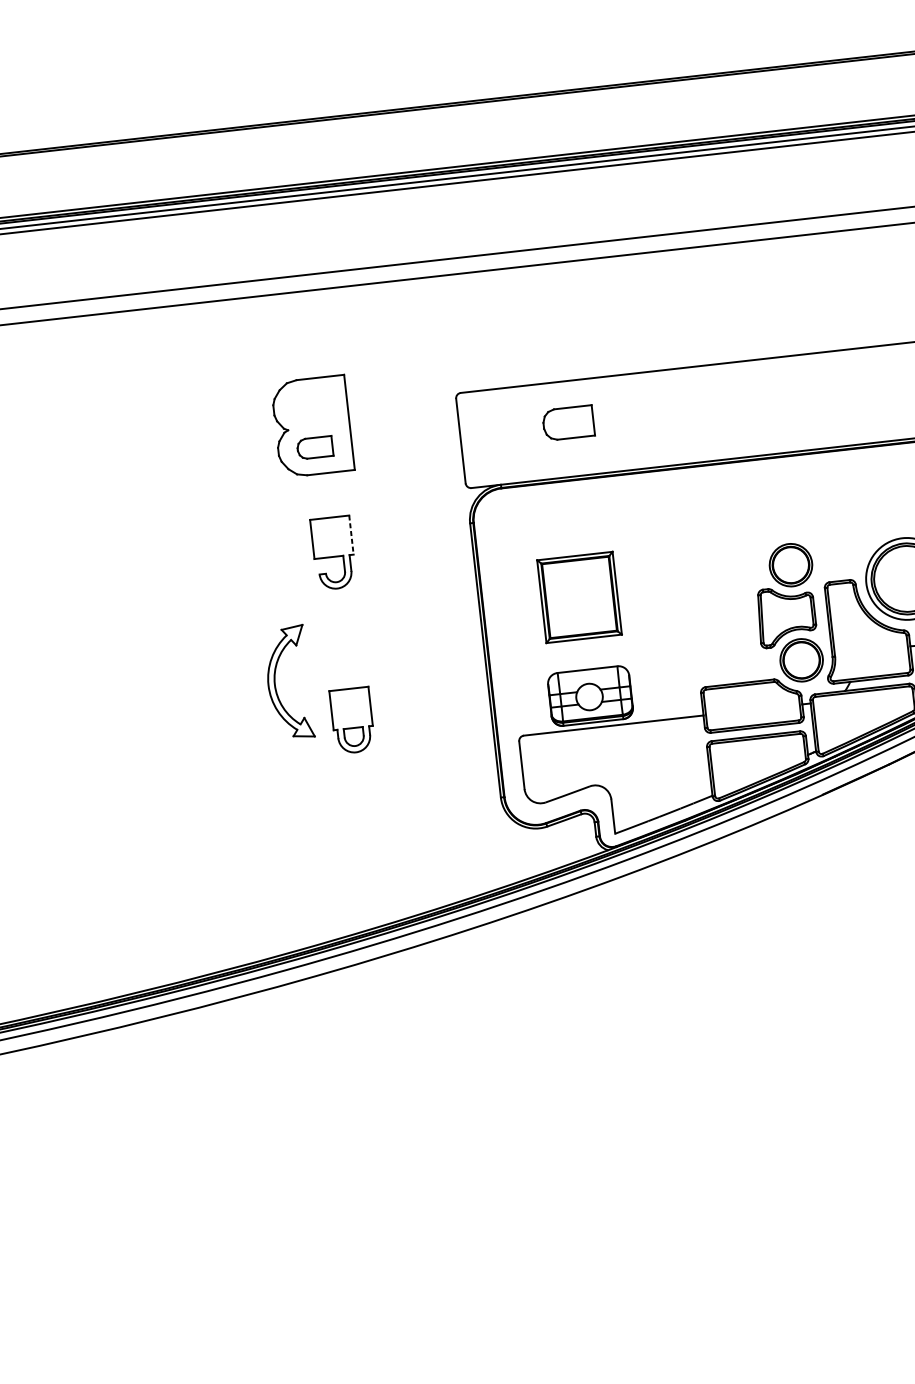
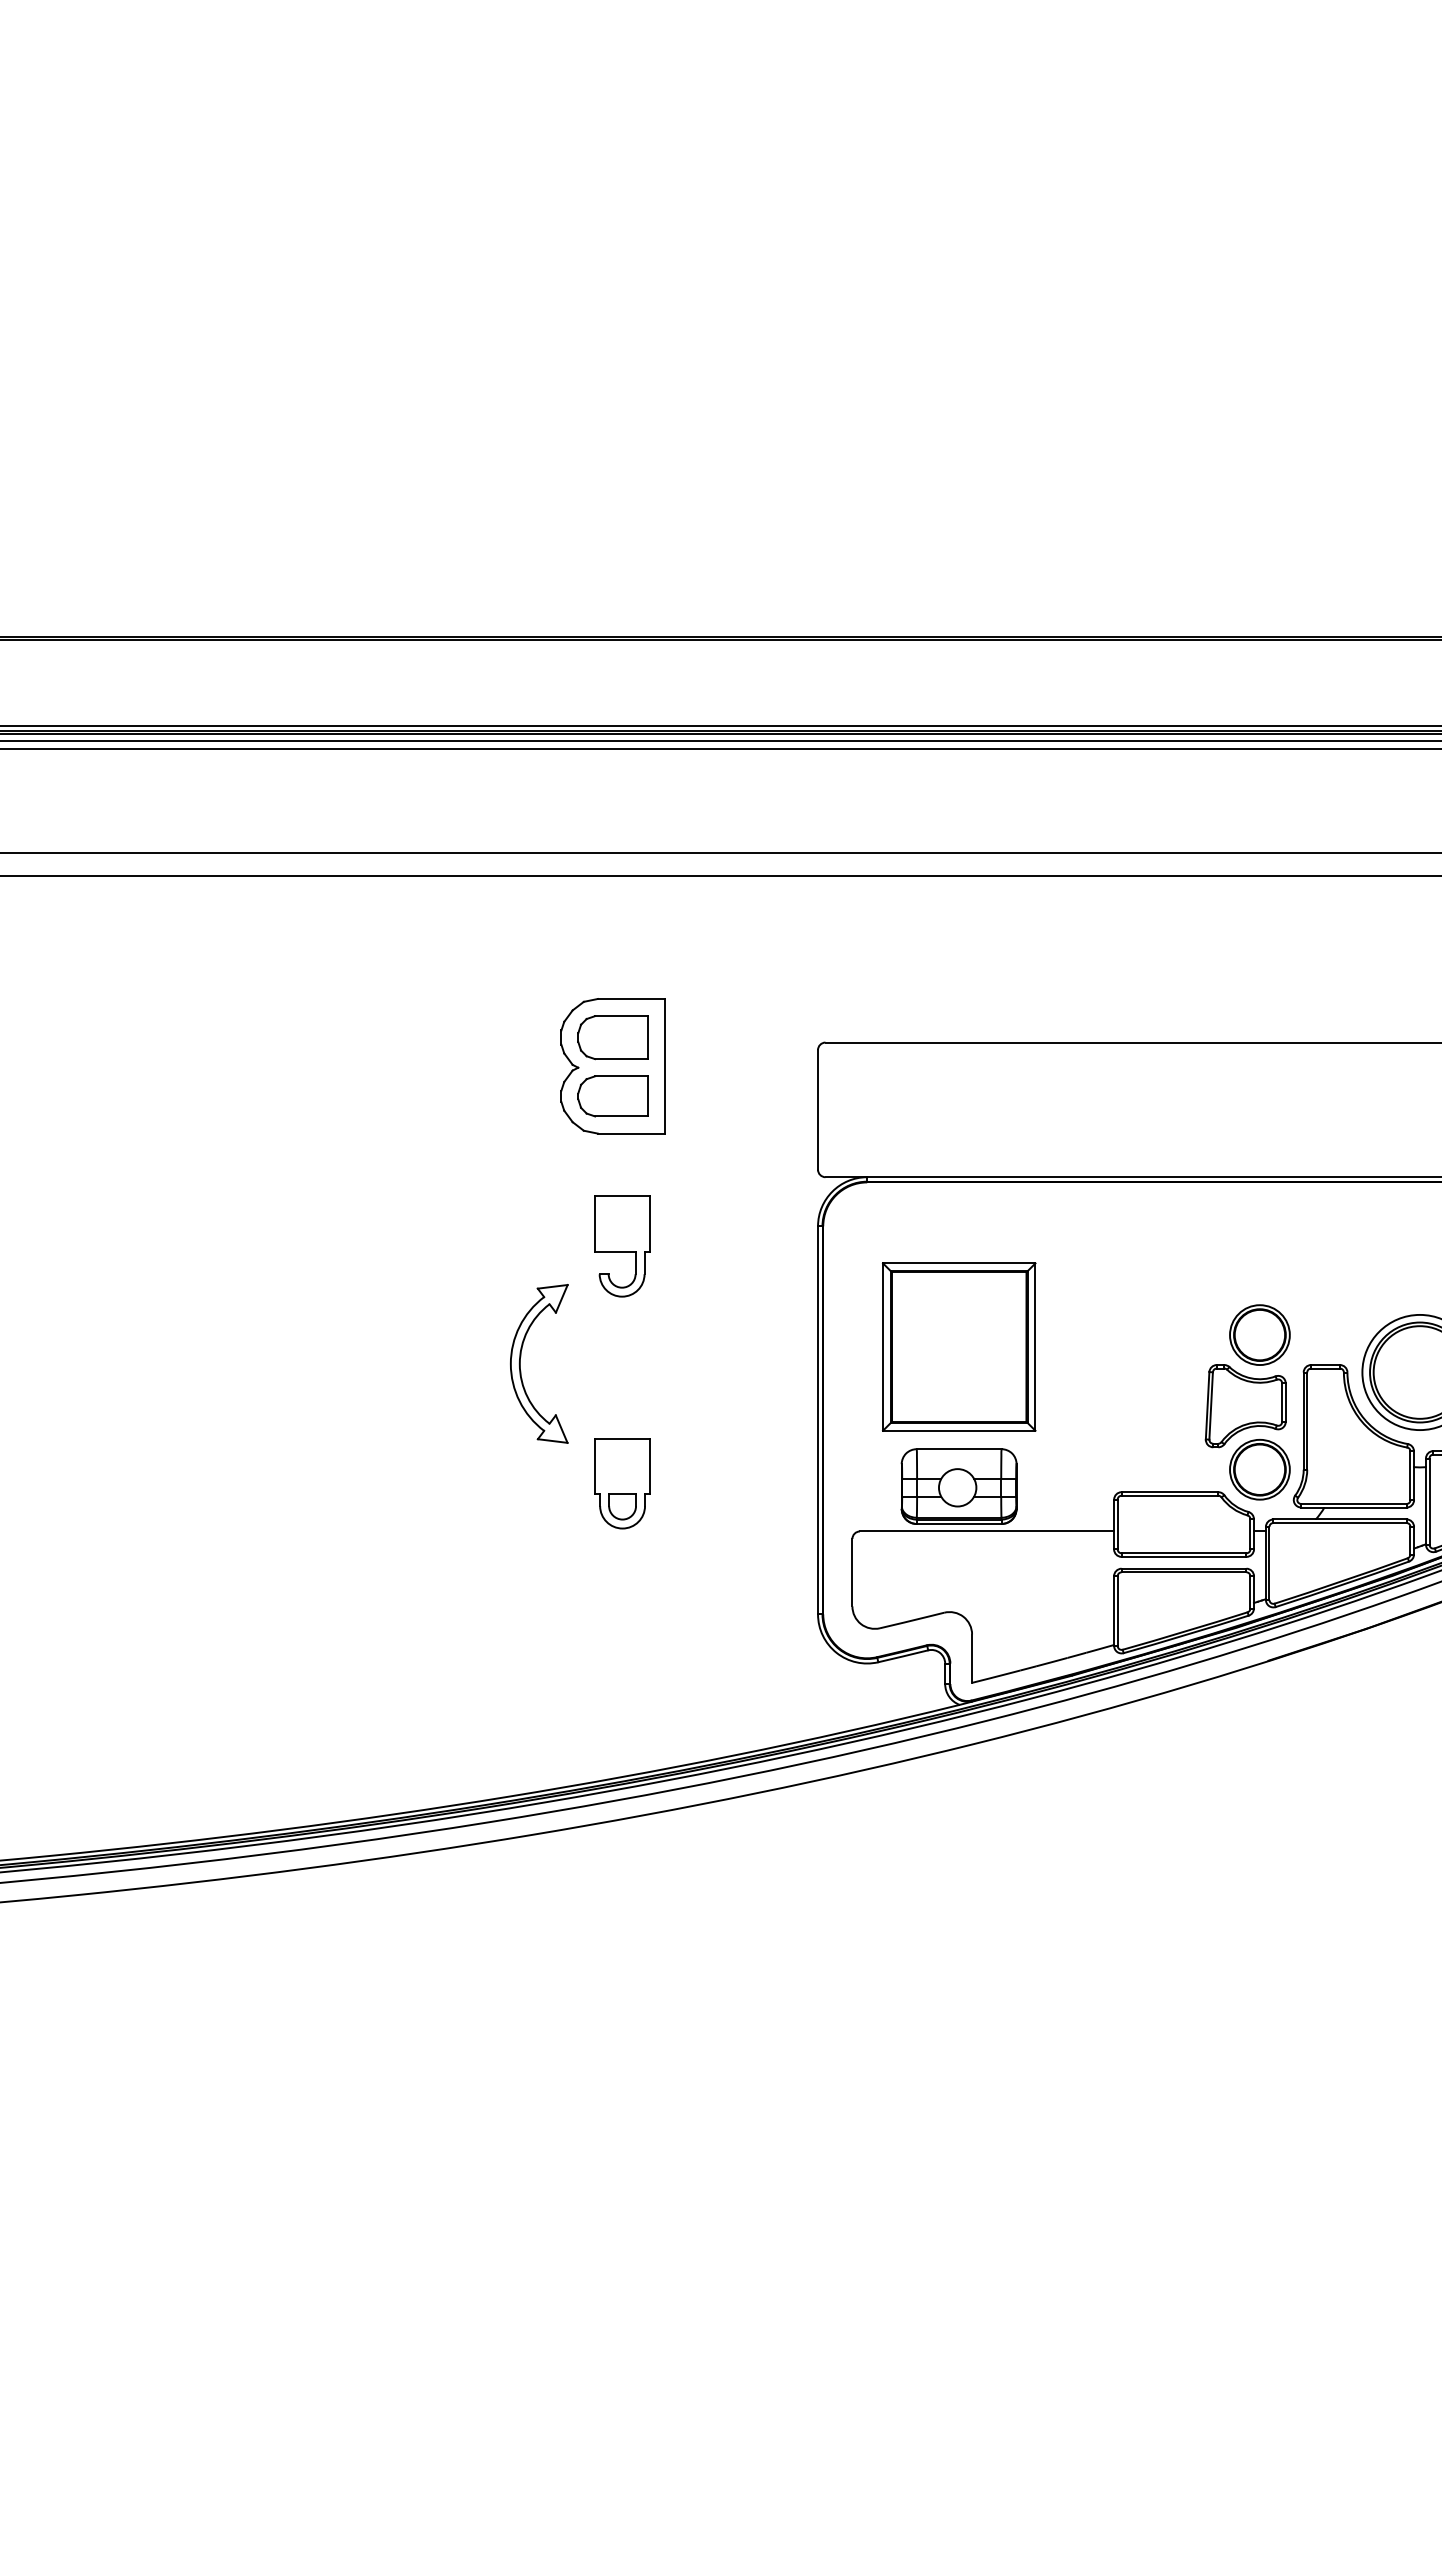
part: (567, 423) -> (612, 1037), moved
part: (314, 447) -> (612, 1096), size x1.43
line: (351, 535) -> (650, 1224), dashed -> solid
part: (579, 597) -> (959, 1346), size x1.43
part: (275, 684) -> (520, 1363), moved

